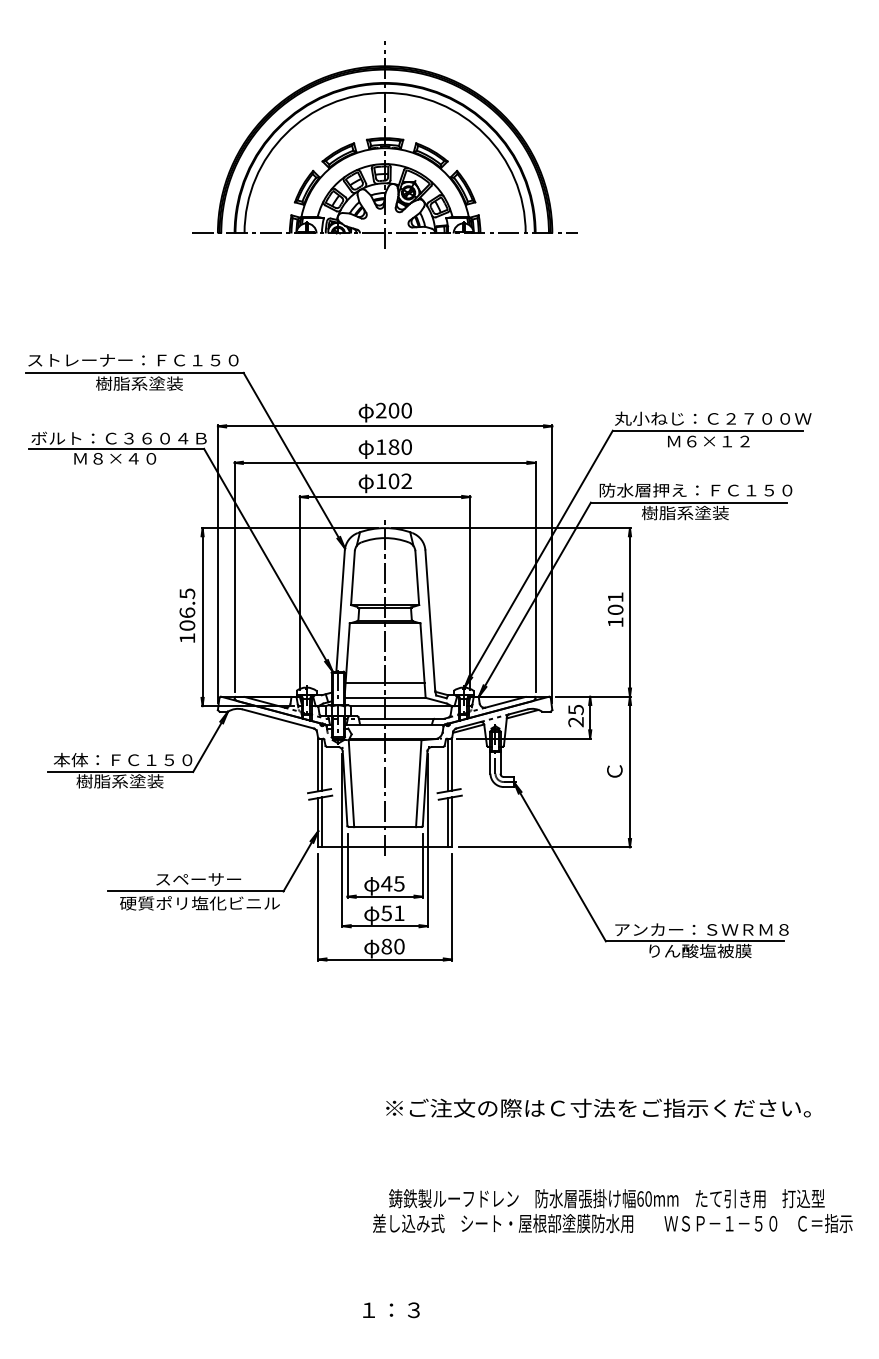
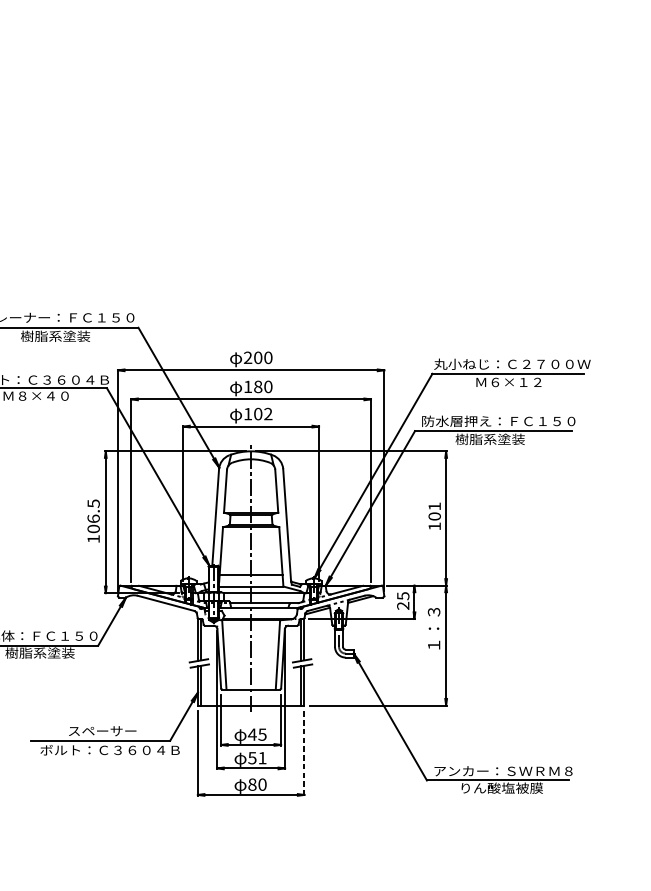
part: (384, 144) -> (250, 145), removed
text: (614, 750) -> (433, 628), Ｃ -> １：３
text: (207, 903) -> (109, 750), 硬質ポリ塩化ビニル -> ボルト：Ｃ３６０４Ｂ
line: (452, 906) -> (304, 752), solid -> dashed

